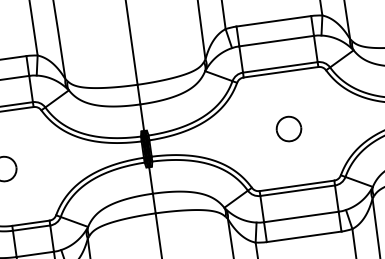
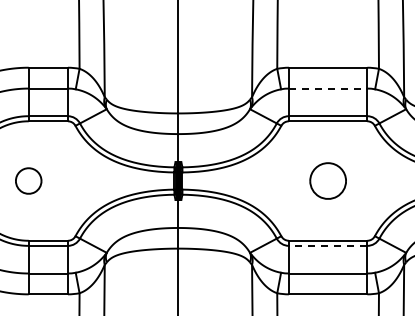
line: (277, 41) -> (328, 88), solid -> dashed
part: (288, 128) -> (327, 180), size x1.4
line: (297, 190) -> (327, 245), solid -> dashed

